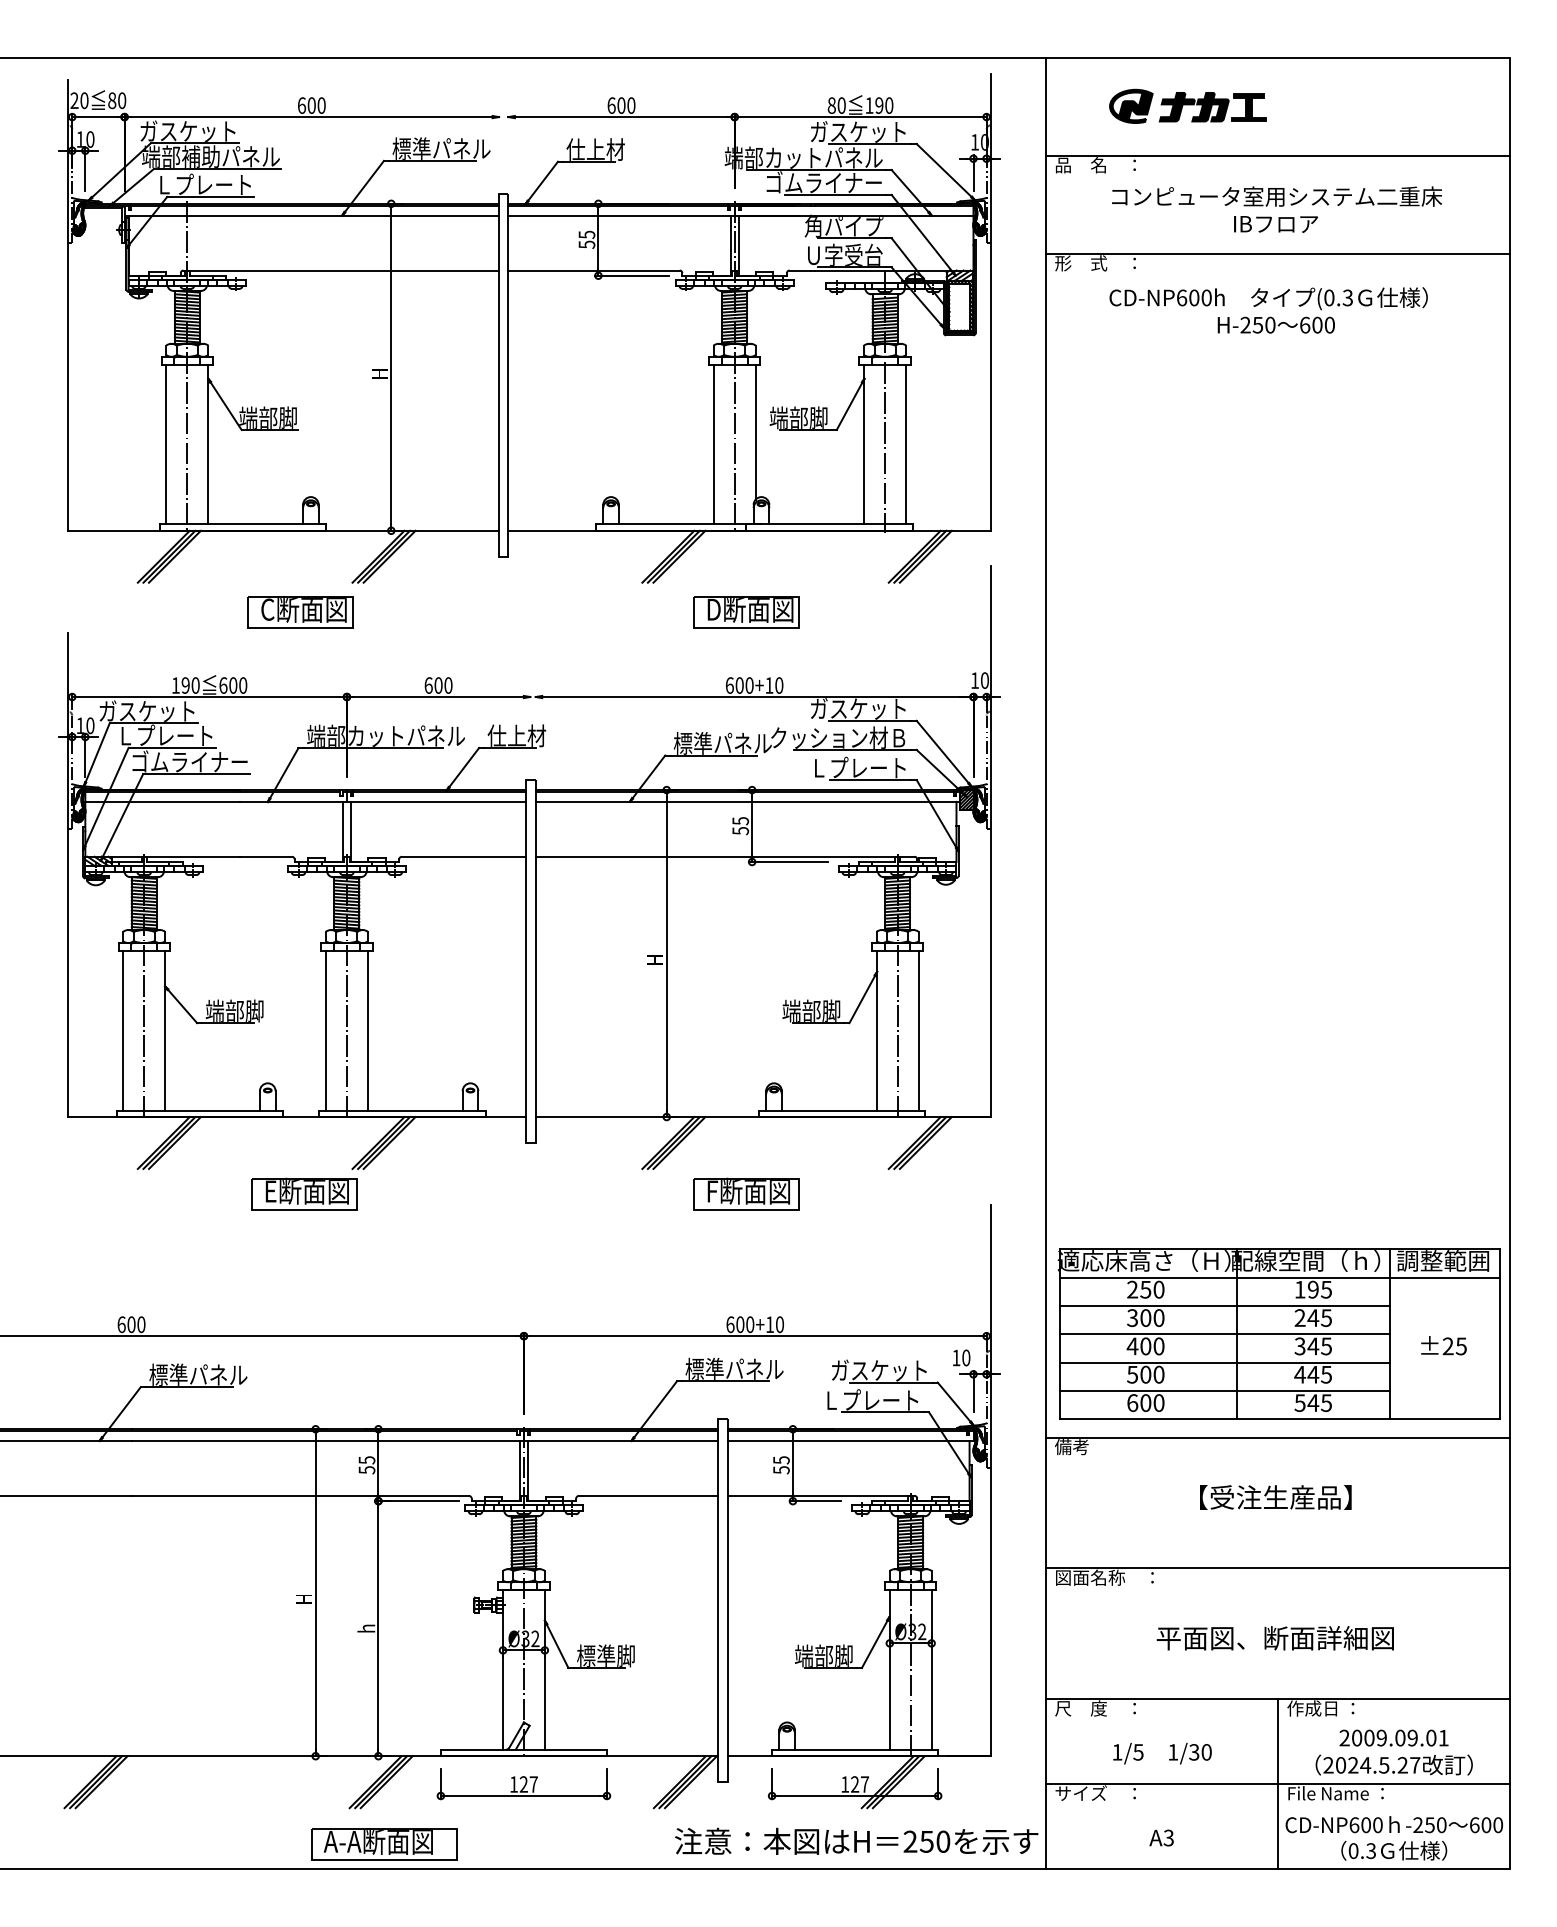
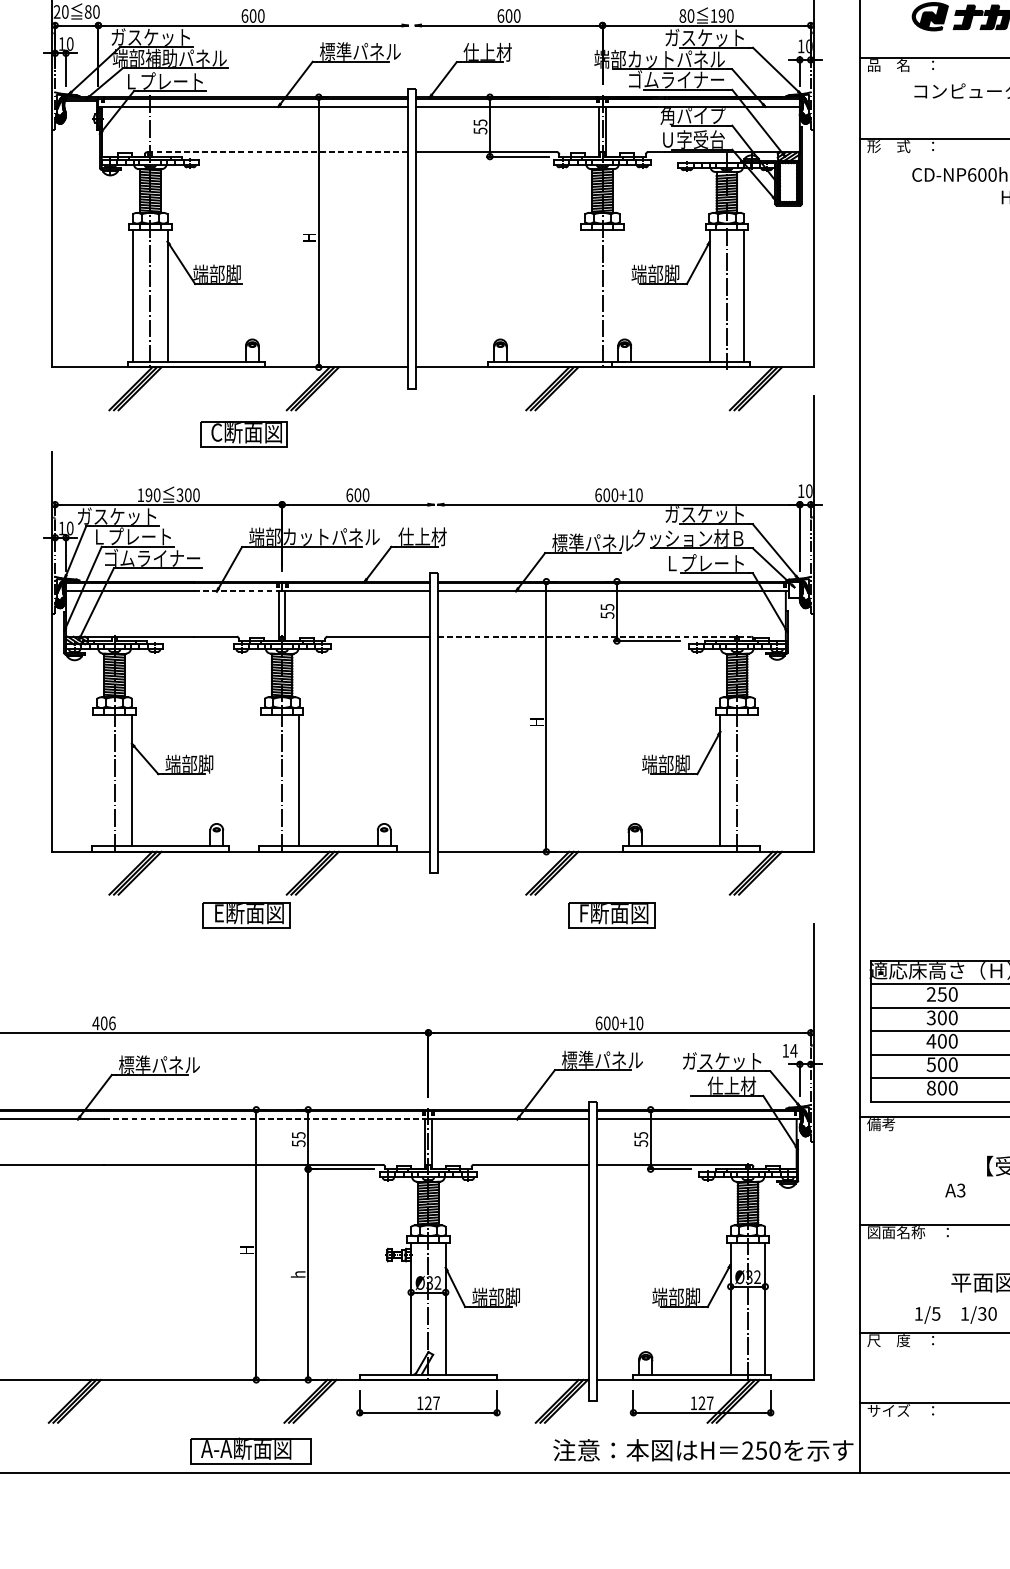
line: (341, 270) -> (277, 152), solid -> dashed
line: (755, 431) -> (619, 285), removed
line: (713, 444) -> (585, 296), removed
part: (746, 612) -> (612, 434), removed
text: (223, 685) -> (180, 495), 600 -> 300
hatch: (966, 799) -> (794, 589), removed
line: (294, 801) -> (238, 591), solid -> dashed
line: (725, 856) -> (594, 636), solid -> dashed
line: (123, 1030) -> (97, 780), removed
line: (325, 1030) -> (264, 780), removed
line: (918, 1030) -> (754, 780), removed
text: (131, 1324) -> (104, 1023), 600 -> 406
text: (965, 1357) -> (793, 1050), 10 -> 14
text: (873, 1399) -> (717, 1085), Ｌプレート -> 仕上材
text: (1132, 1402) -> (931, 1087), 600 -> 800
line: (328, 1441) -> (266, 1119), solid -> dashed
text: (596, 1655) -> (488, 1296), 標準脚 -> 端部脚
text: (1162, 1753) -> (956, 1314), moved
text: (1161, 1837) -> (955, 1190), moved
part: (384, 1844) -> (251, 1451), moved

